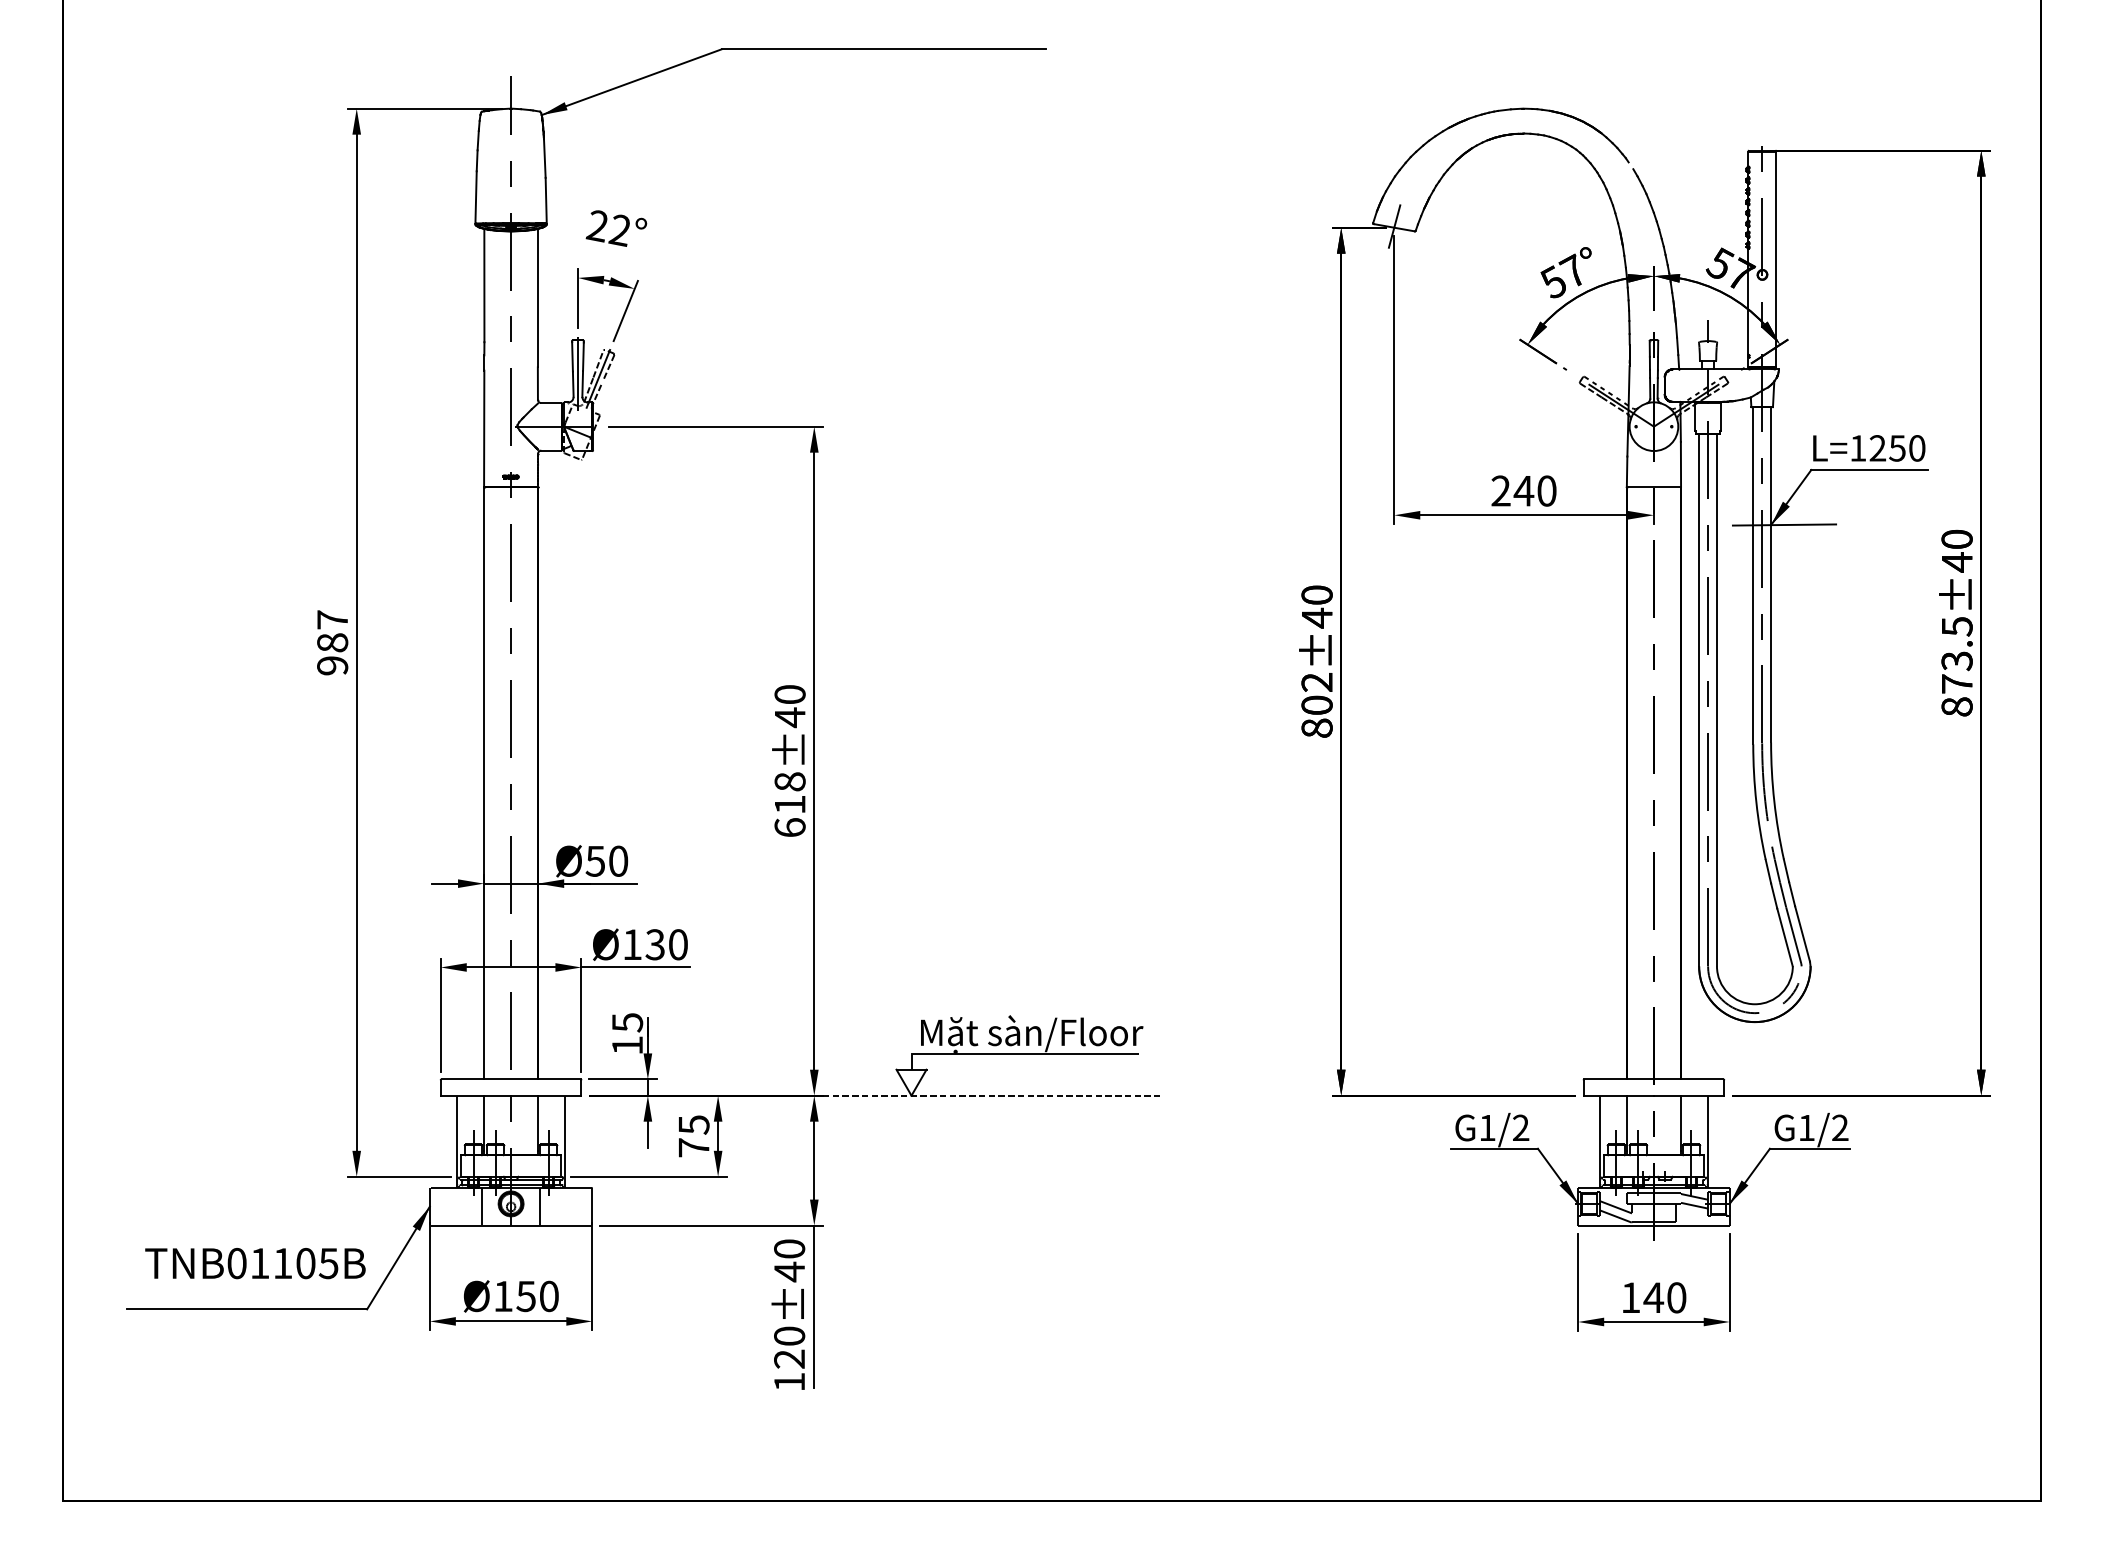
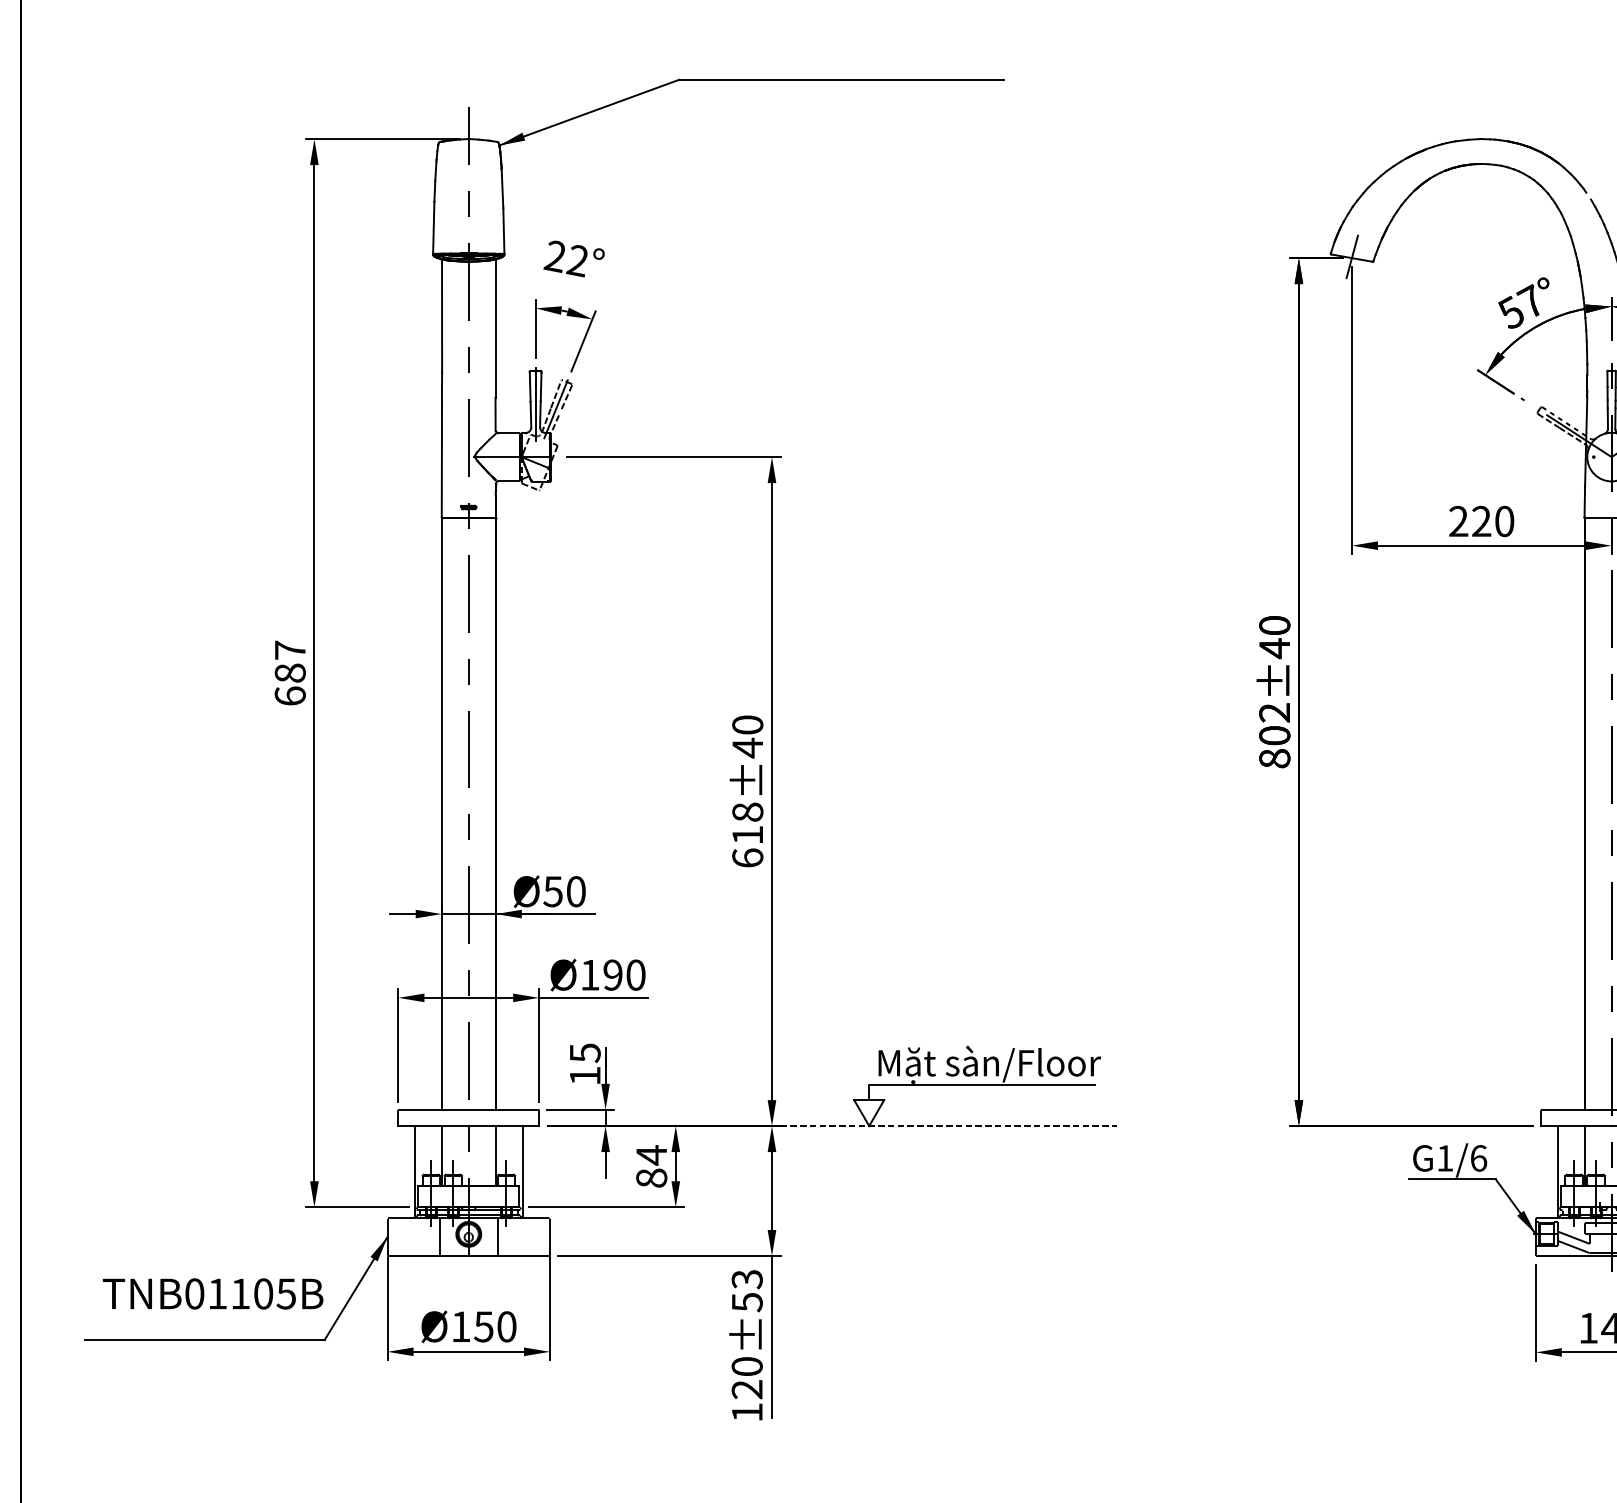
text: (1523, 490) -> (1481, 520), 240 -> 220
text: (332, 665) -> (290, 695), 987 -> 687
text: (654, 944) -> (612, 974), Ø130 -> Ø190
text: (1521, 1127) -> (1479, 1157), G1/2 -> G1/6
text: (693, 1135) -> (651, 1165), 75 -> 84
text: (789, 1260) -> (747, 1290), 120±40 -> 120±53

